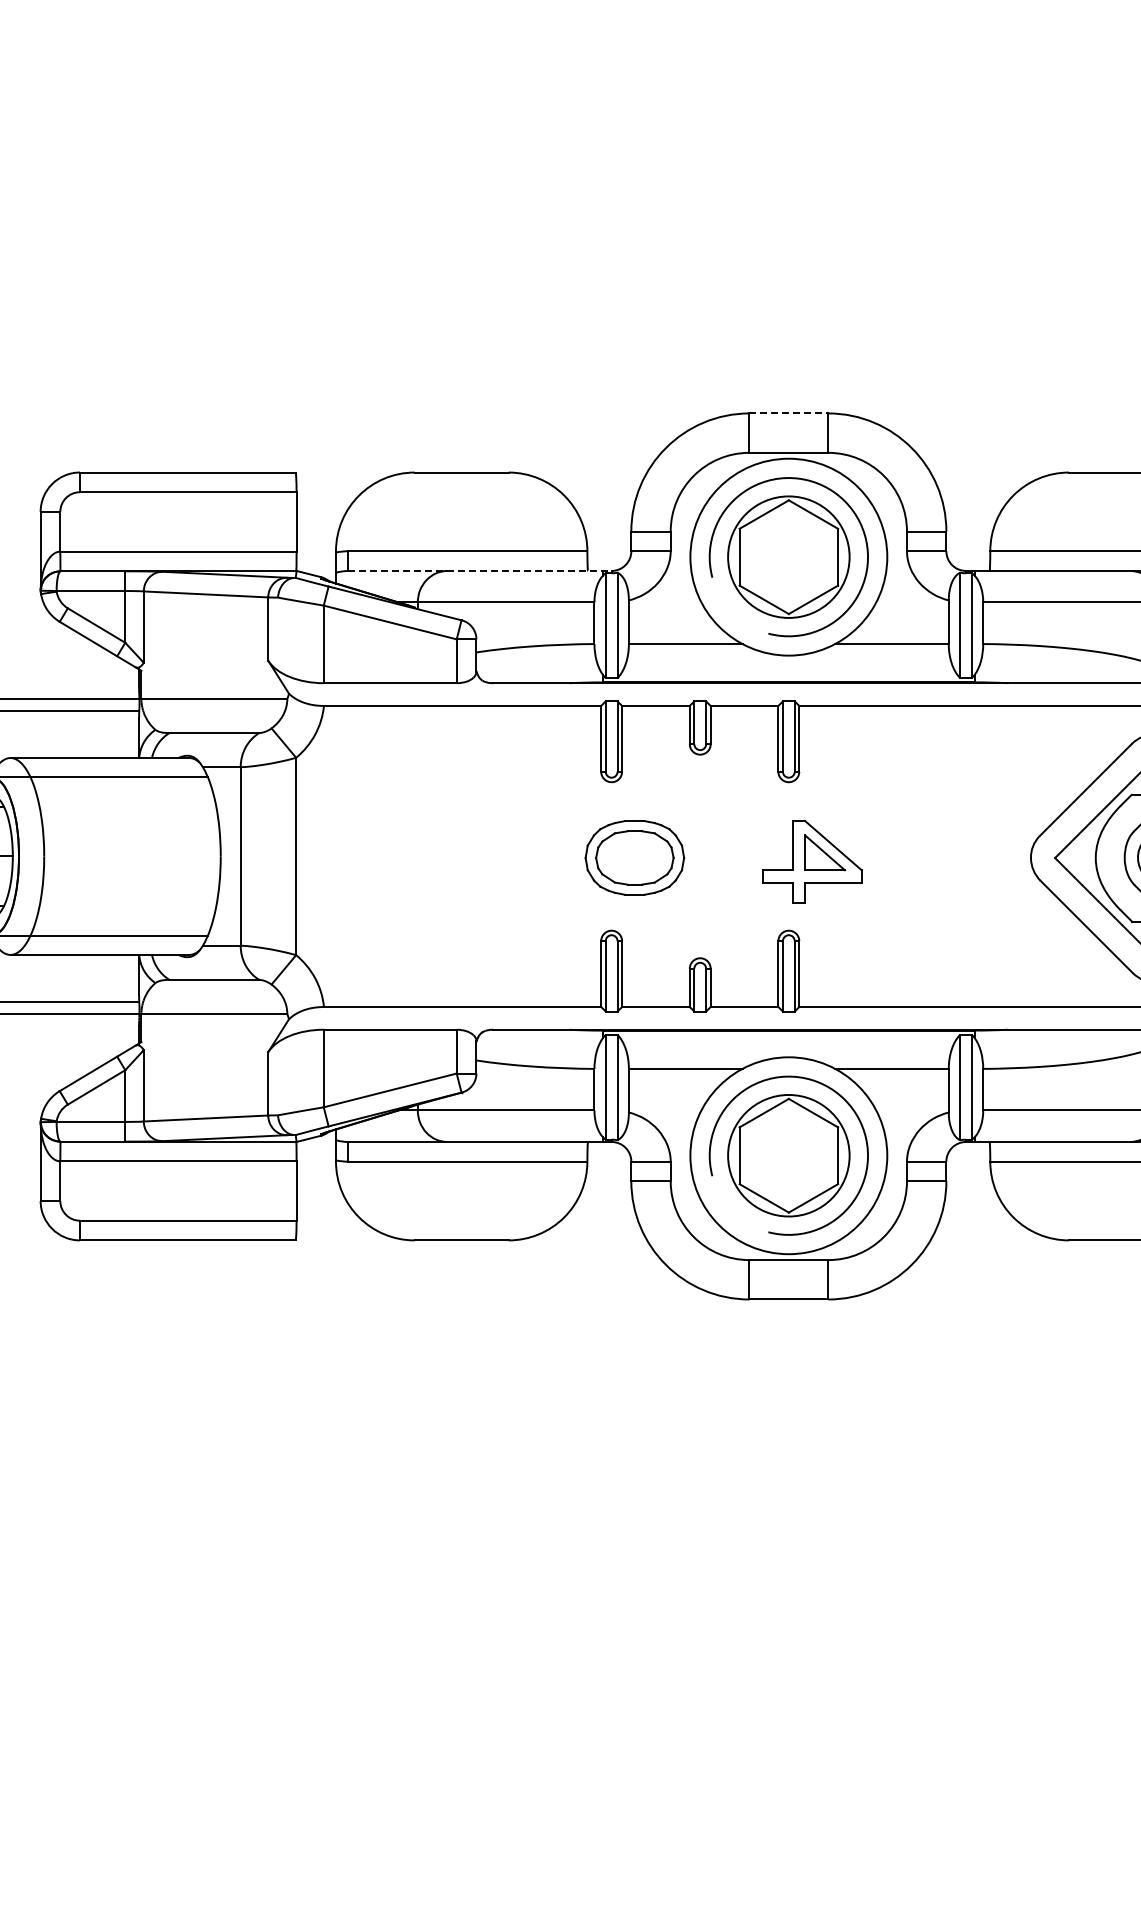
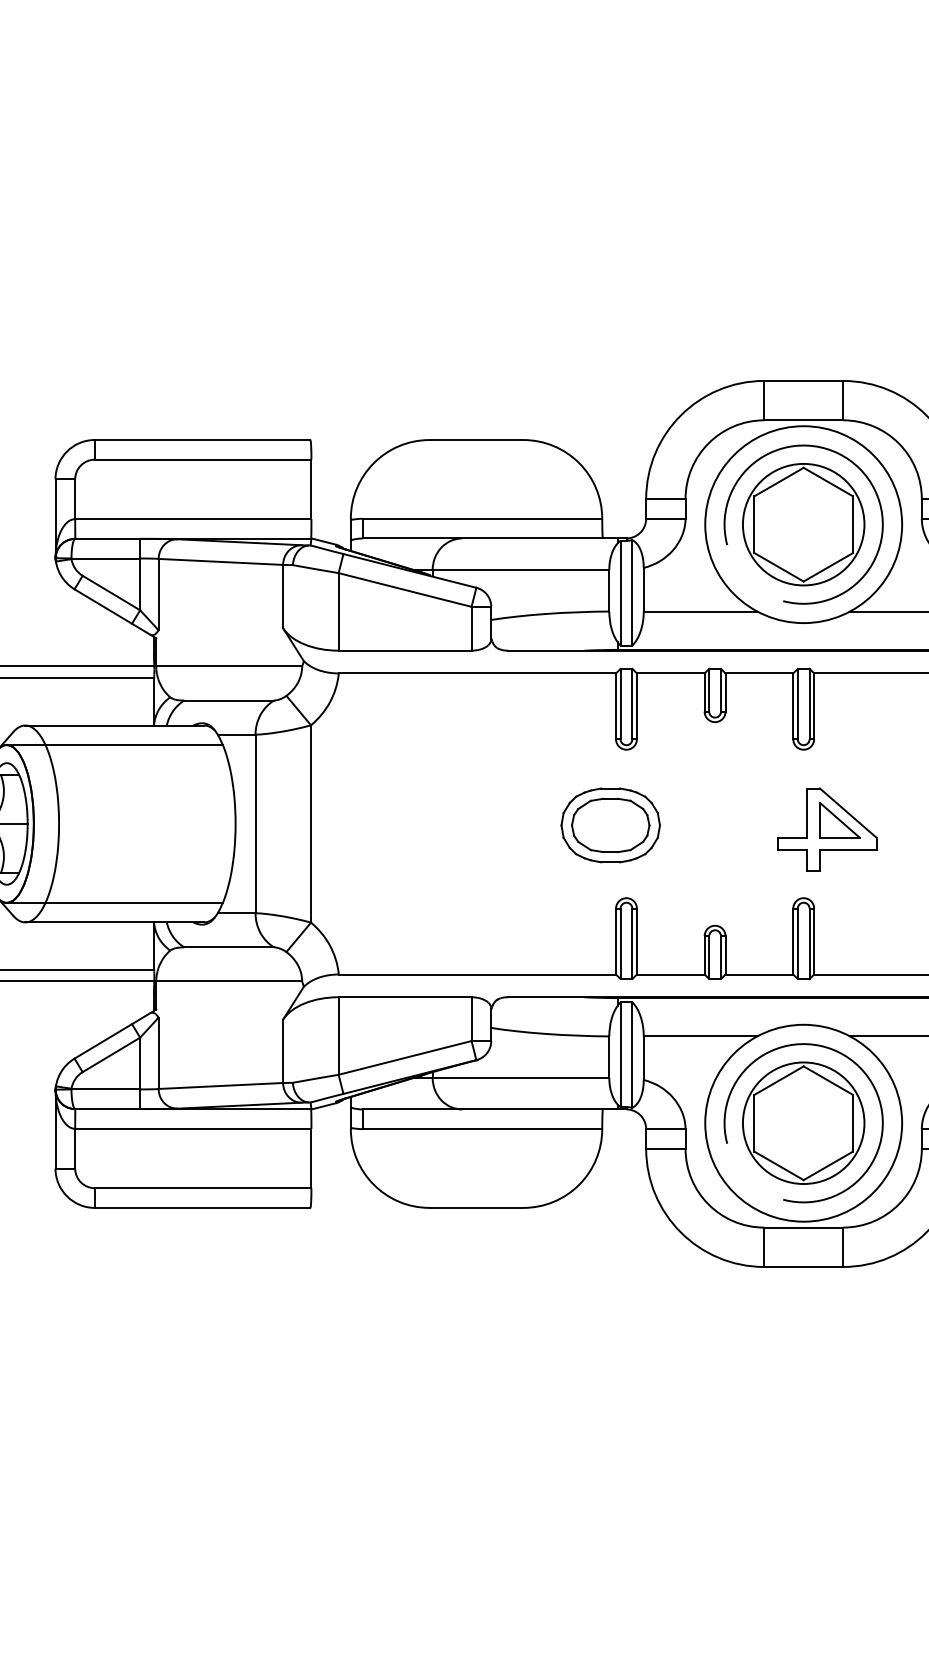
line: (789, 413) -> (804, 380), dashed -> solid
line: (479, 570) -> (494, 537), dashed -> solid
part: (634, 857) -> (610, 824), moved

